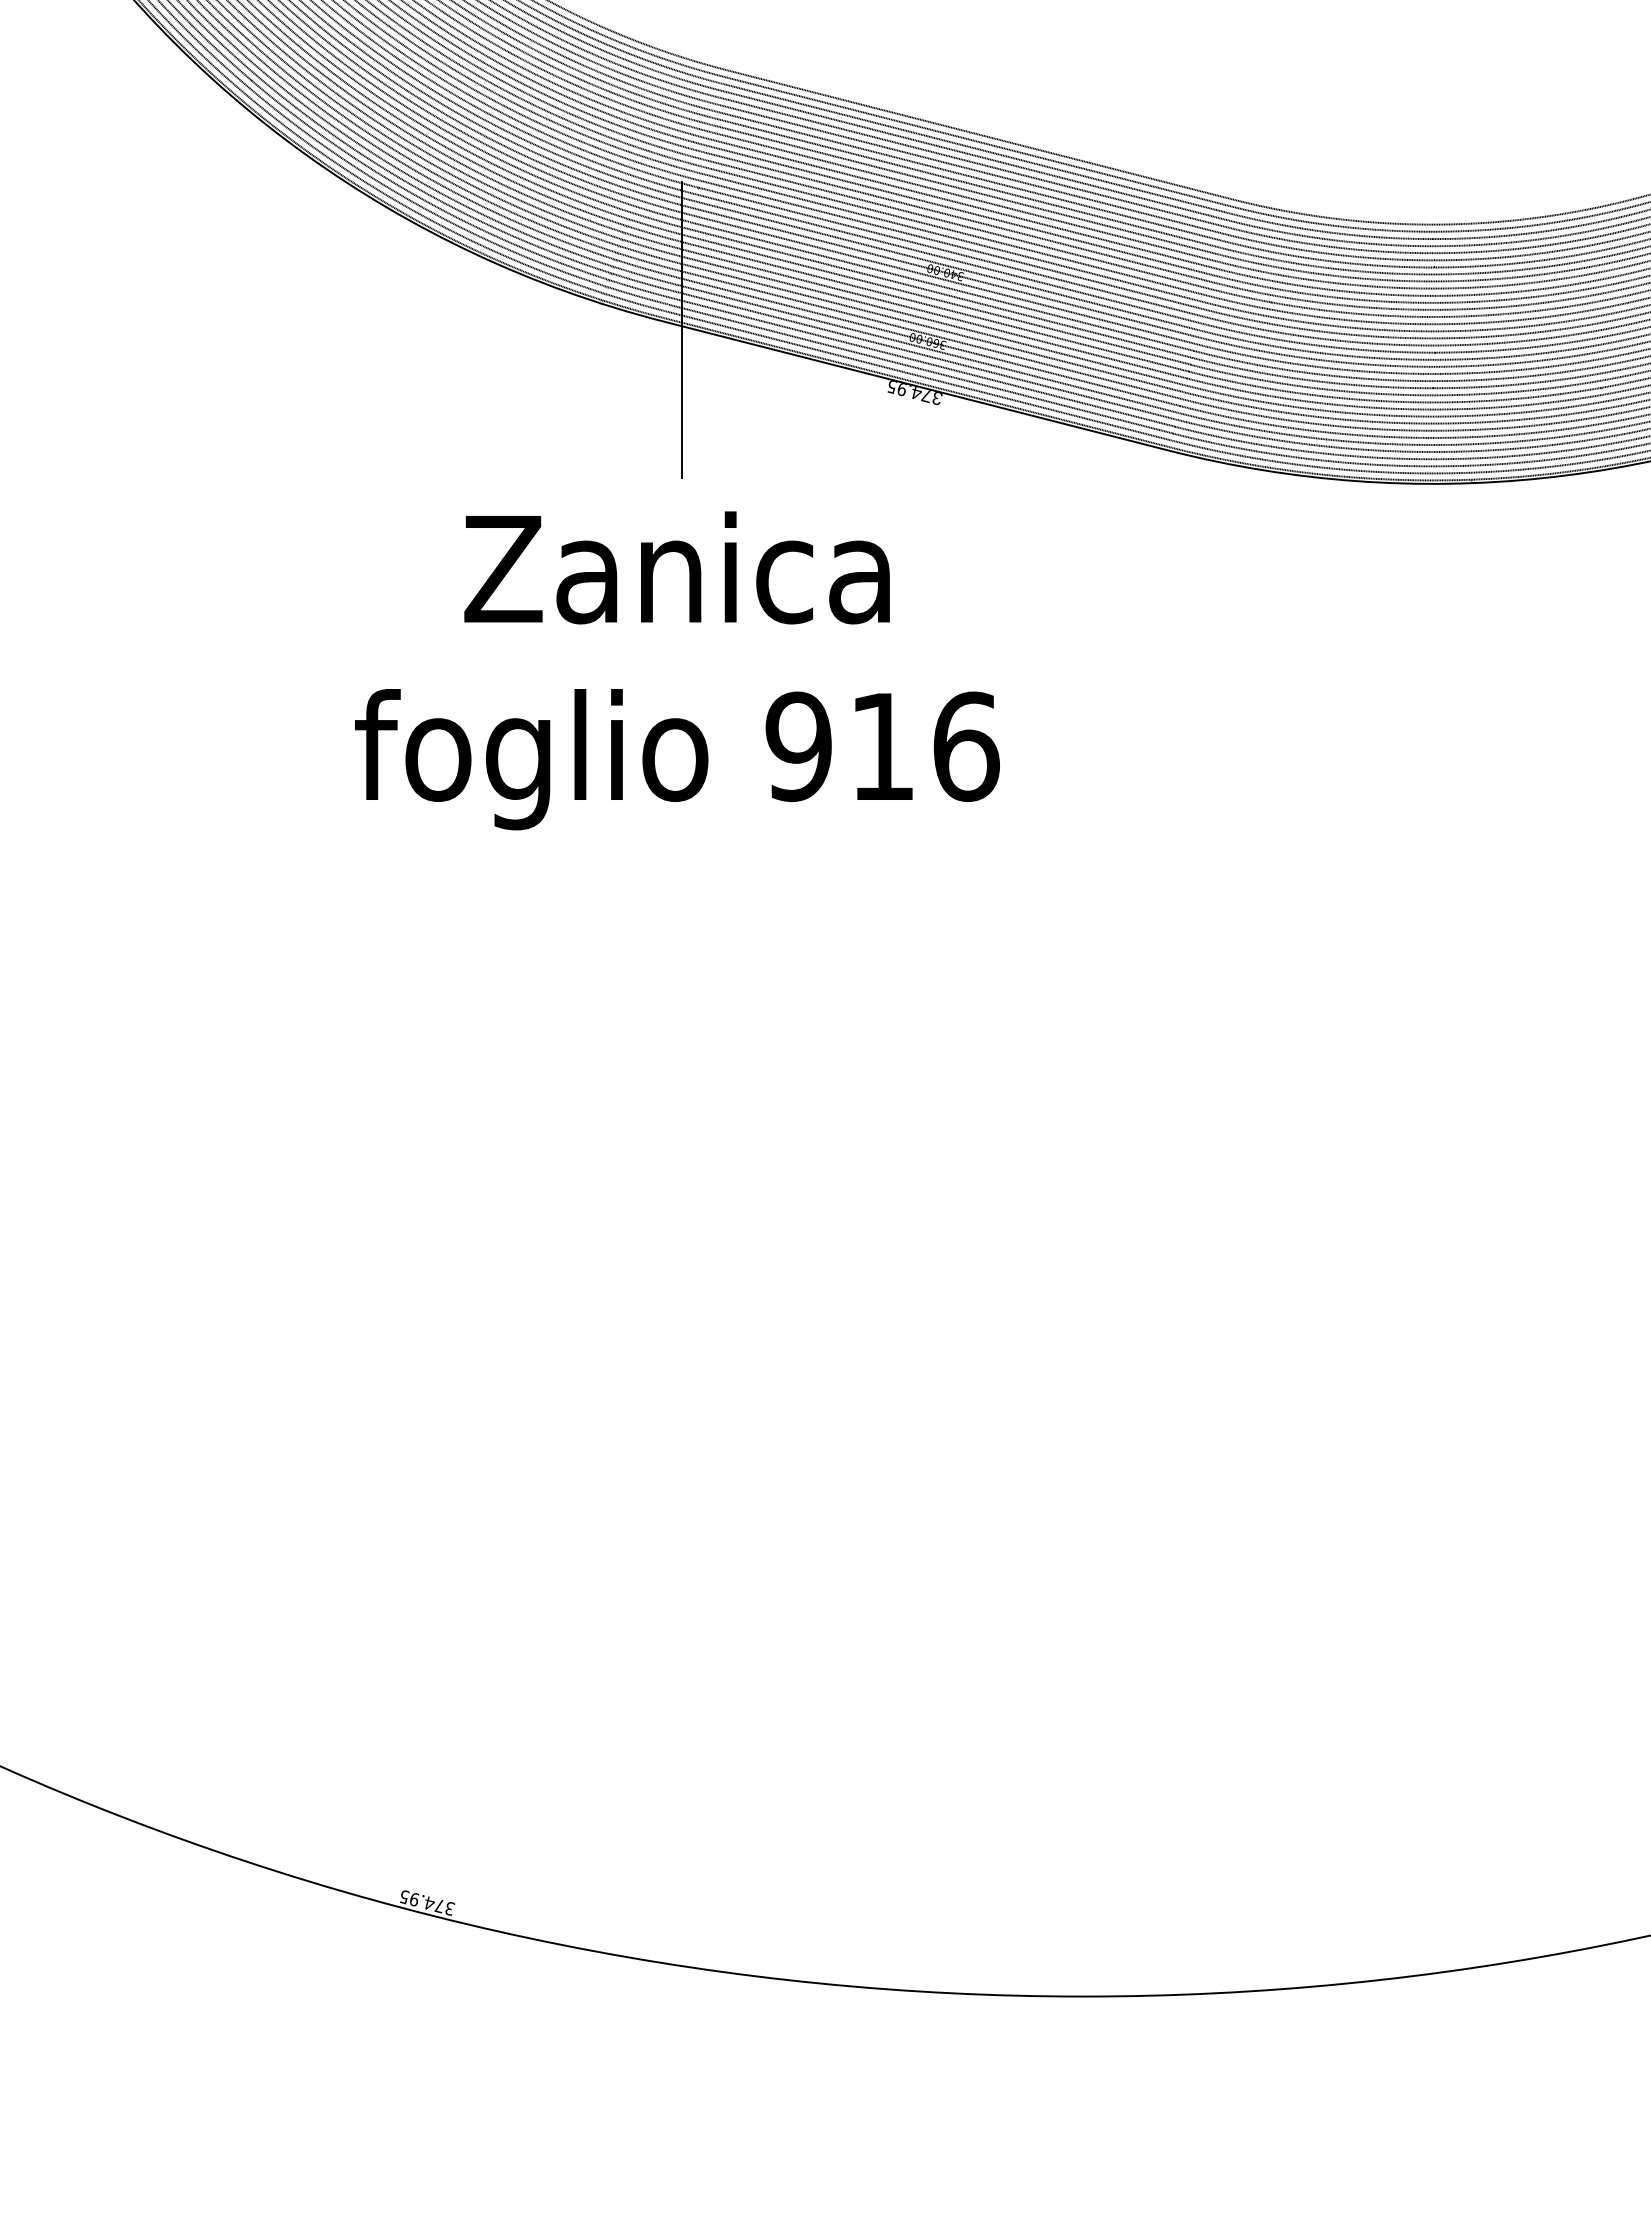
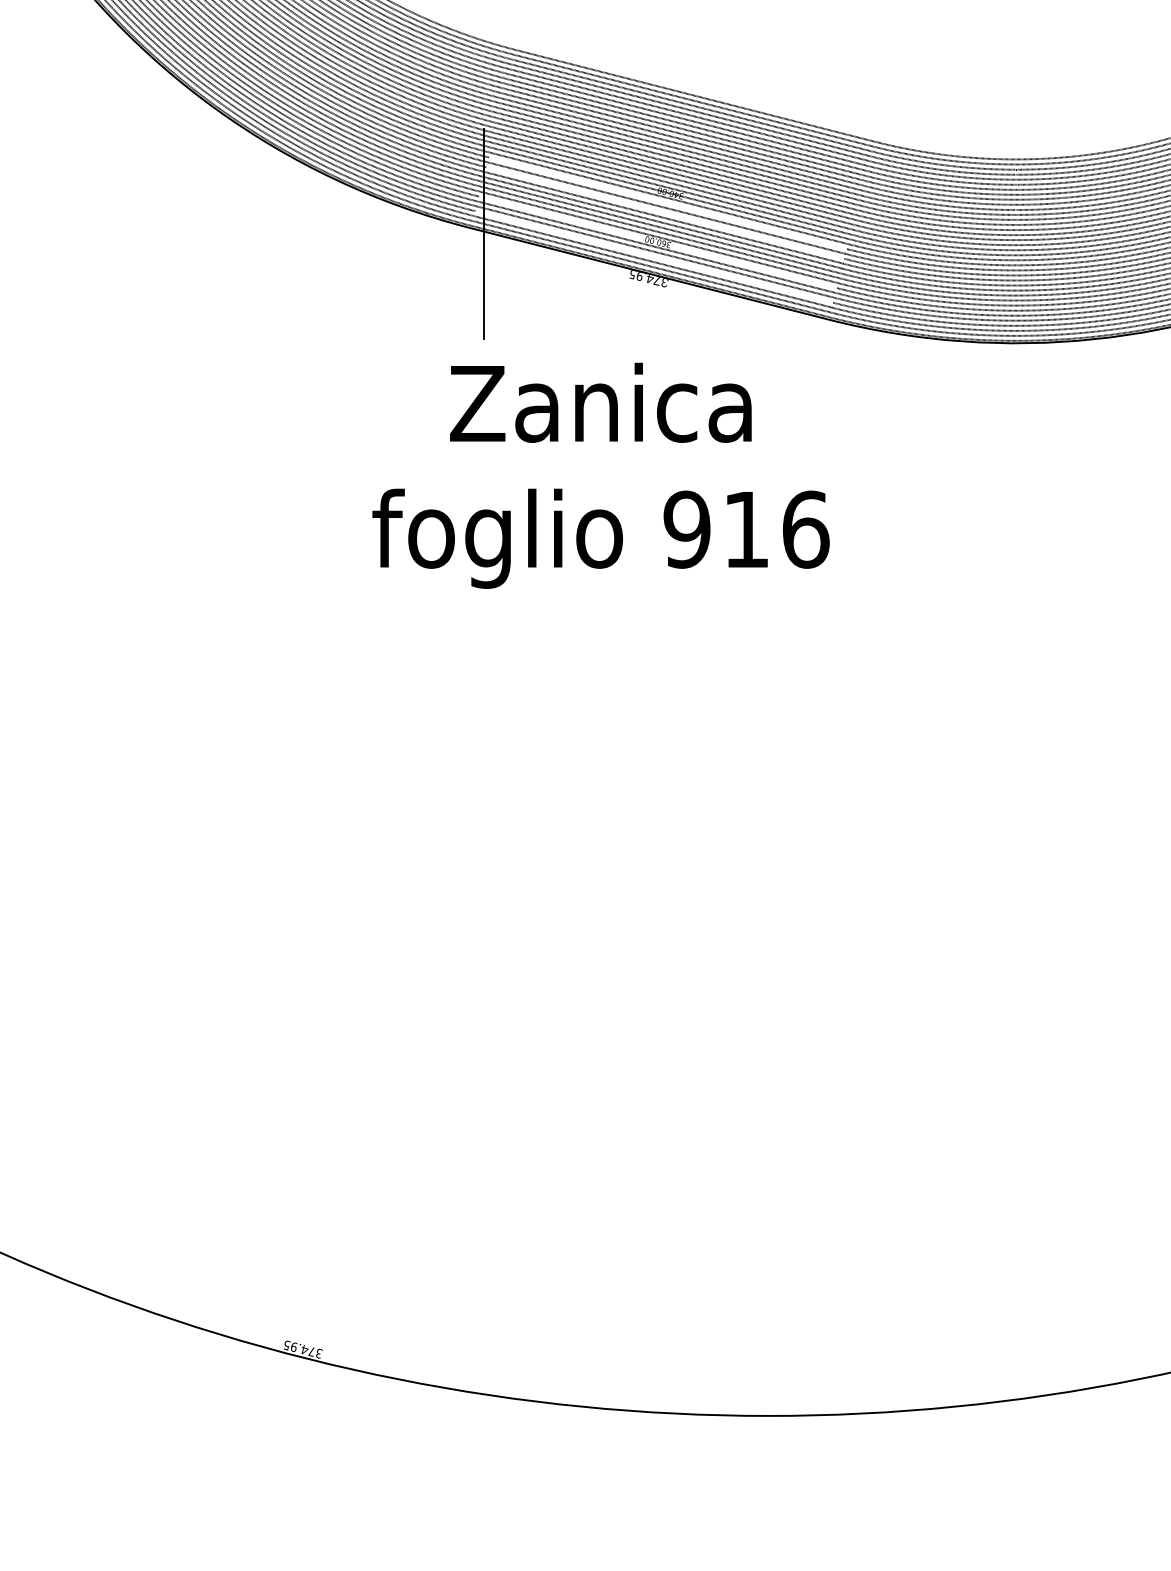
line: (941, 286) -> (667, 203), removed
line: (937, 299) -> (664, 212), removed
line: (927, 341) -> (657, 242), removed
line: (922, 361) -> (654, 256), removed
text: (677, 670) -> (601, 475), moved

